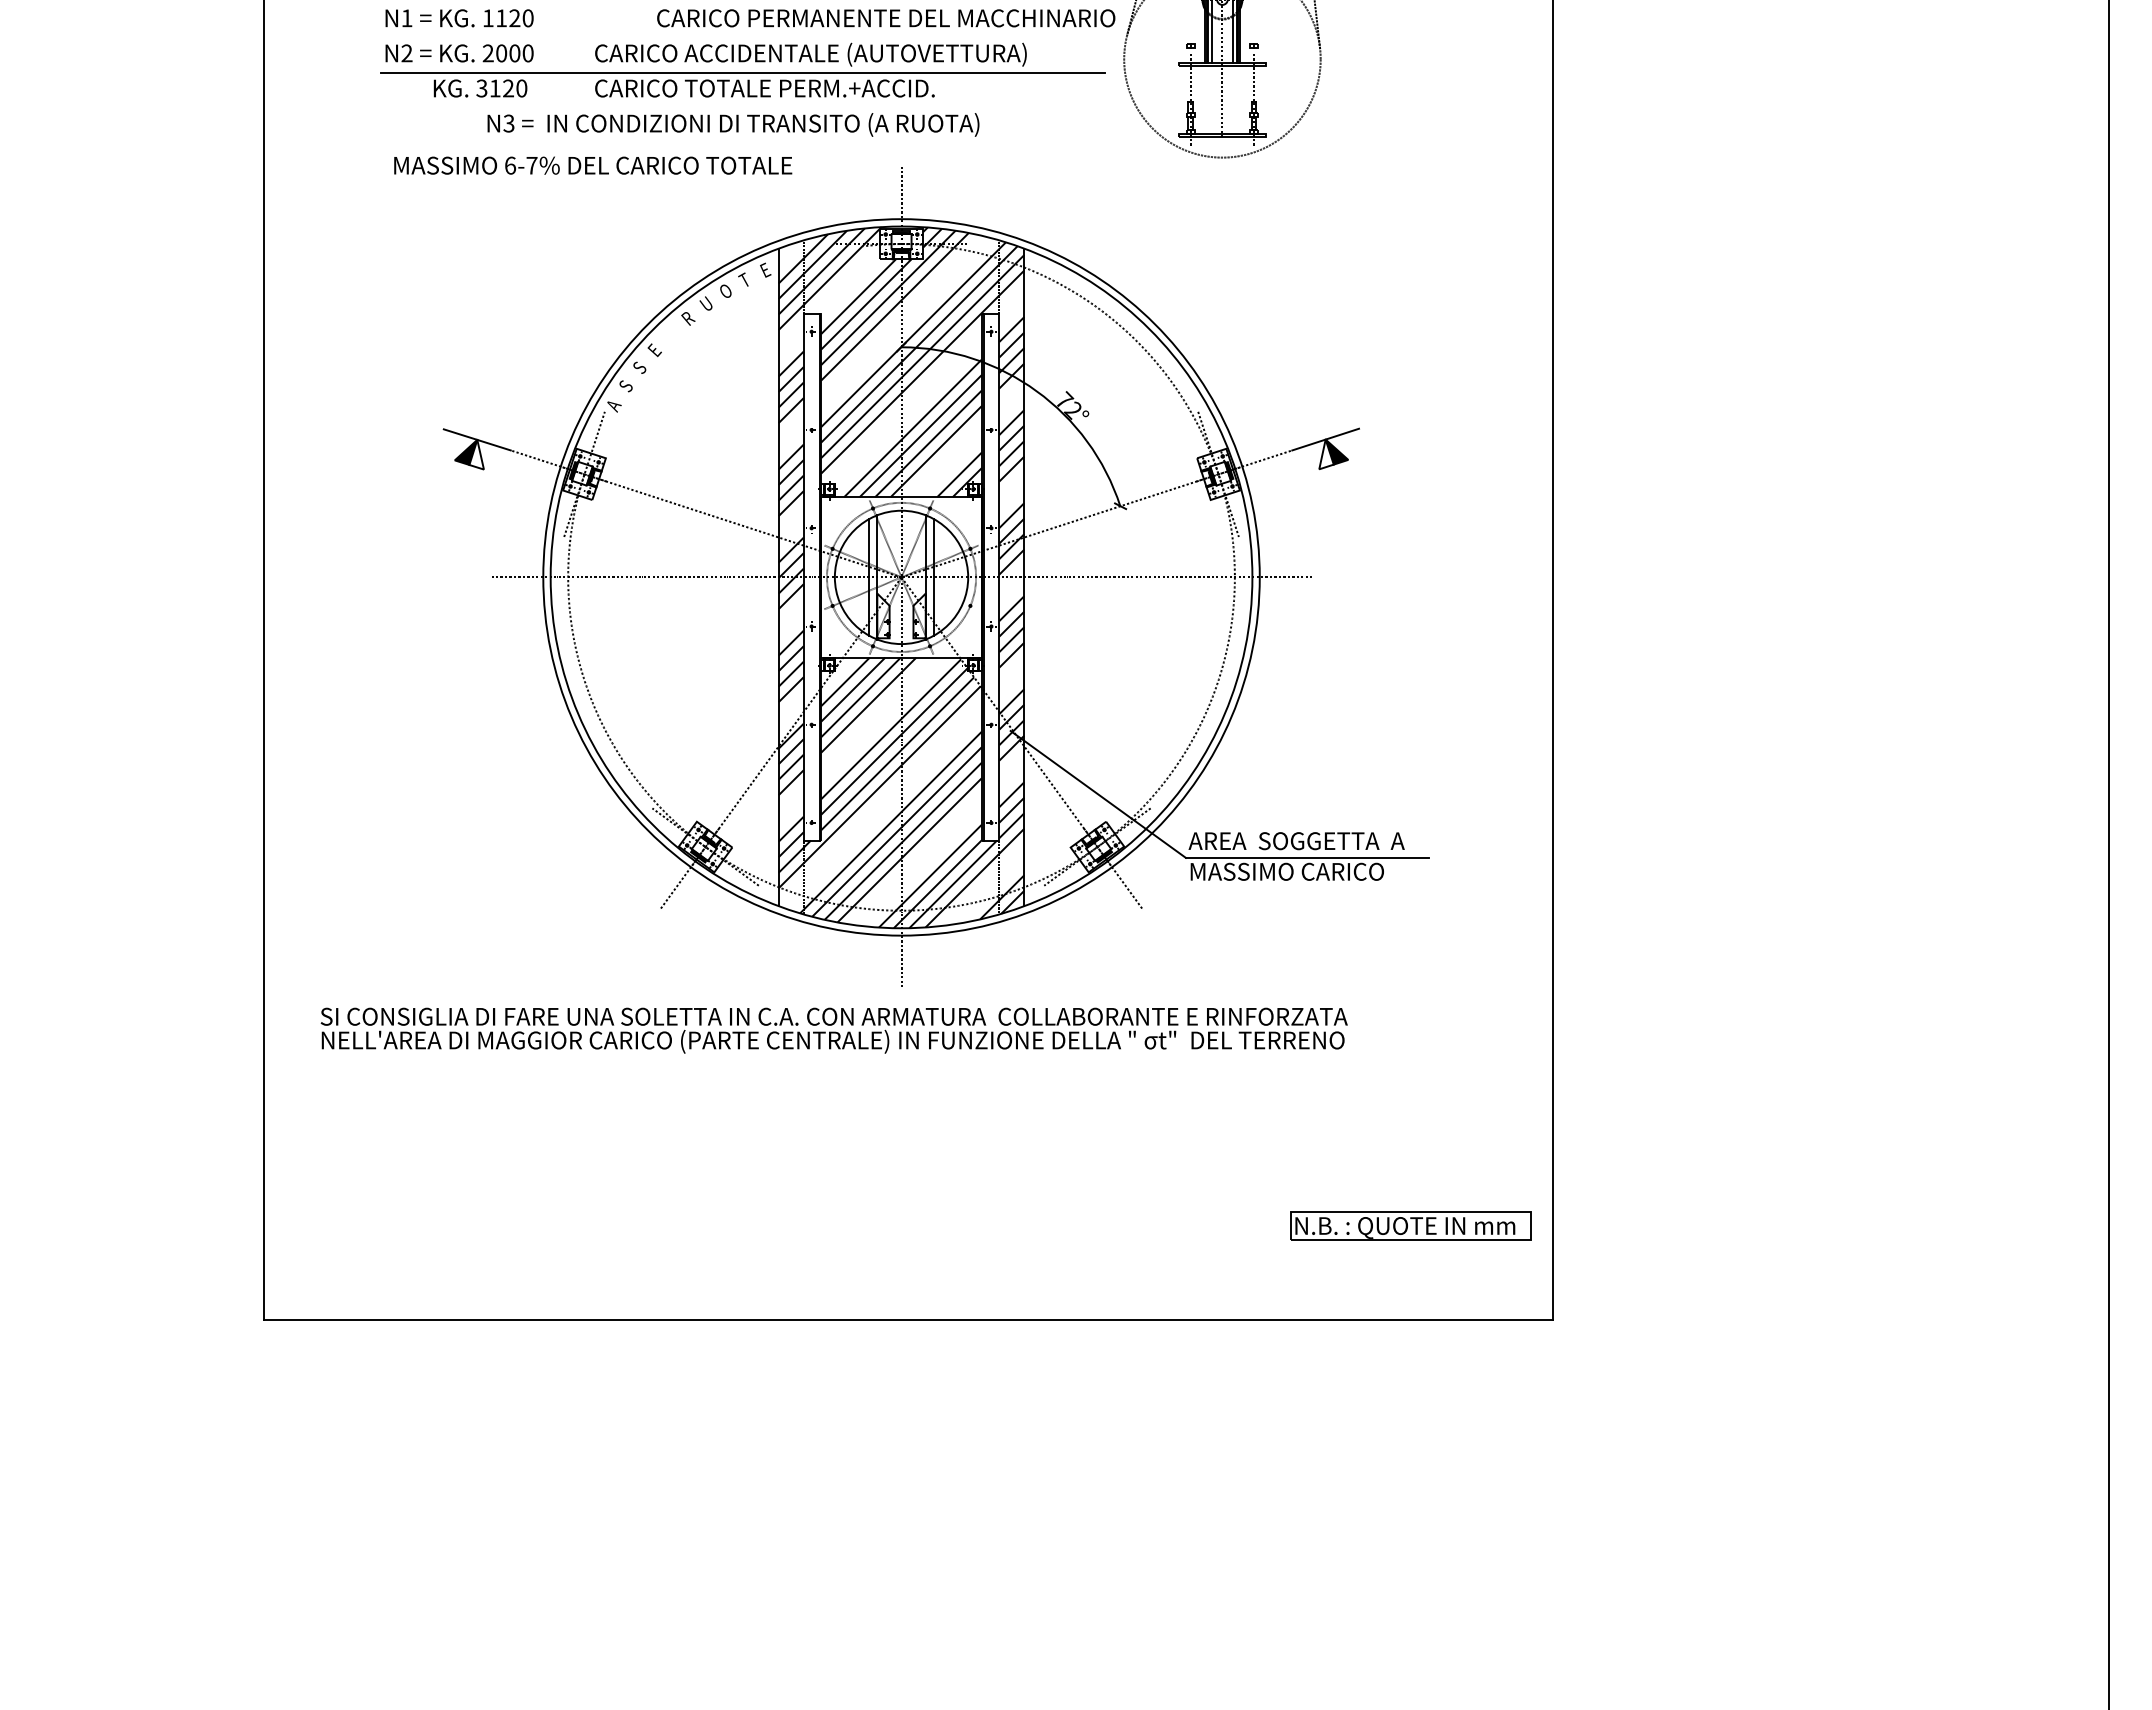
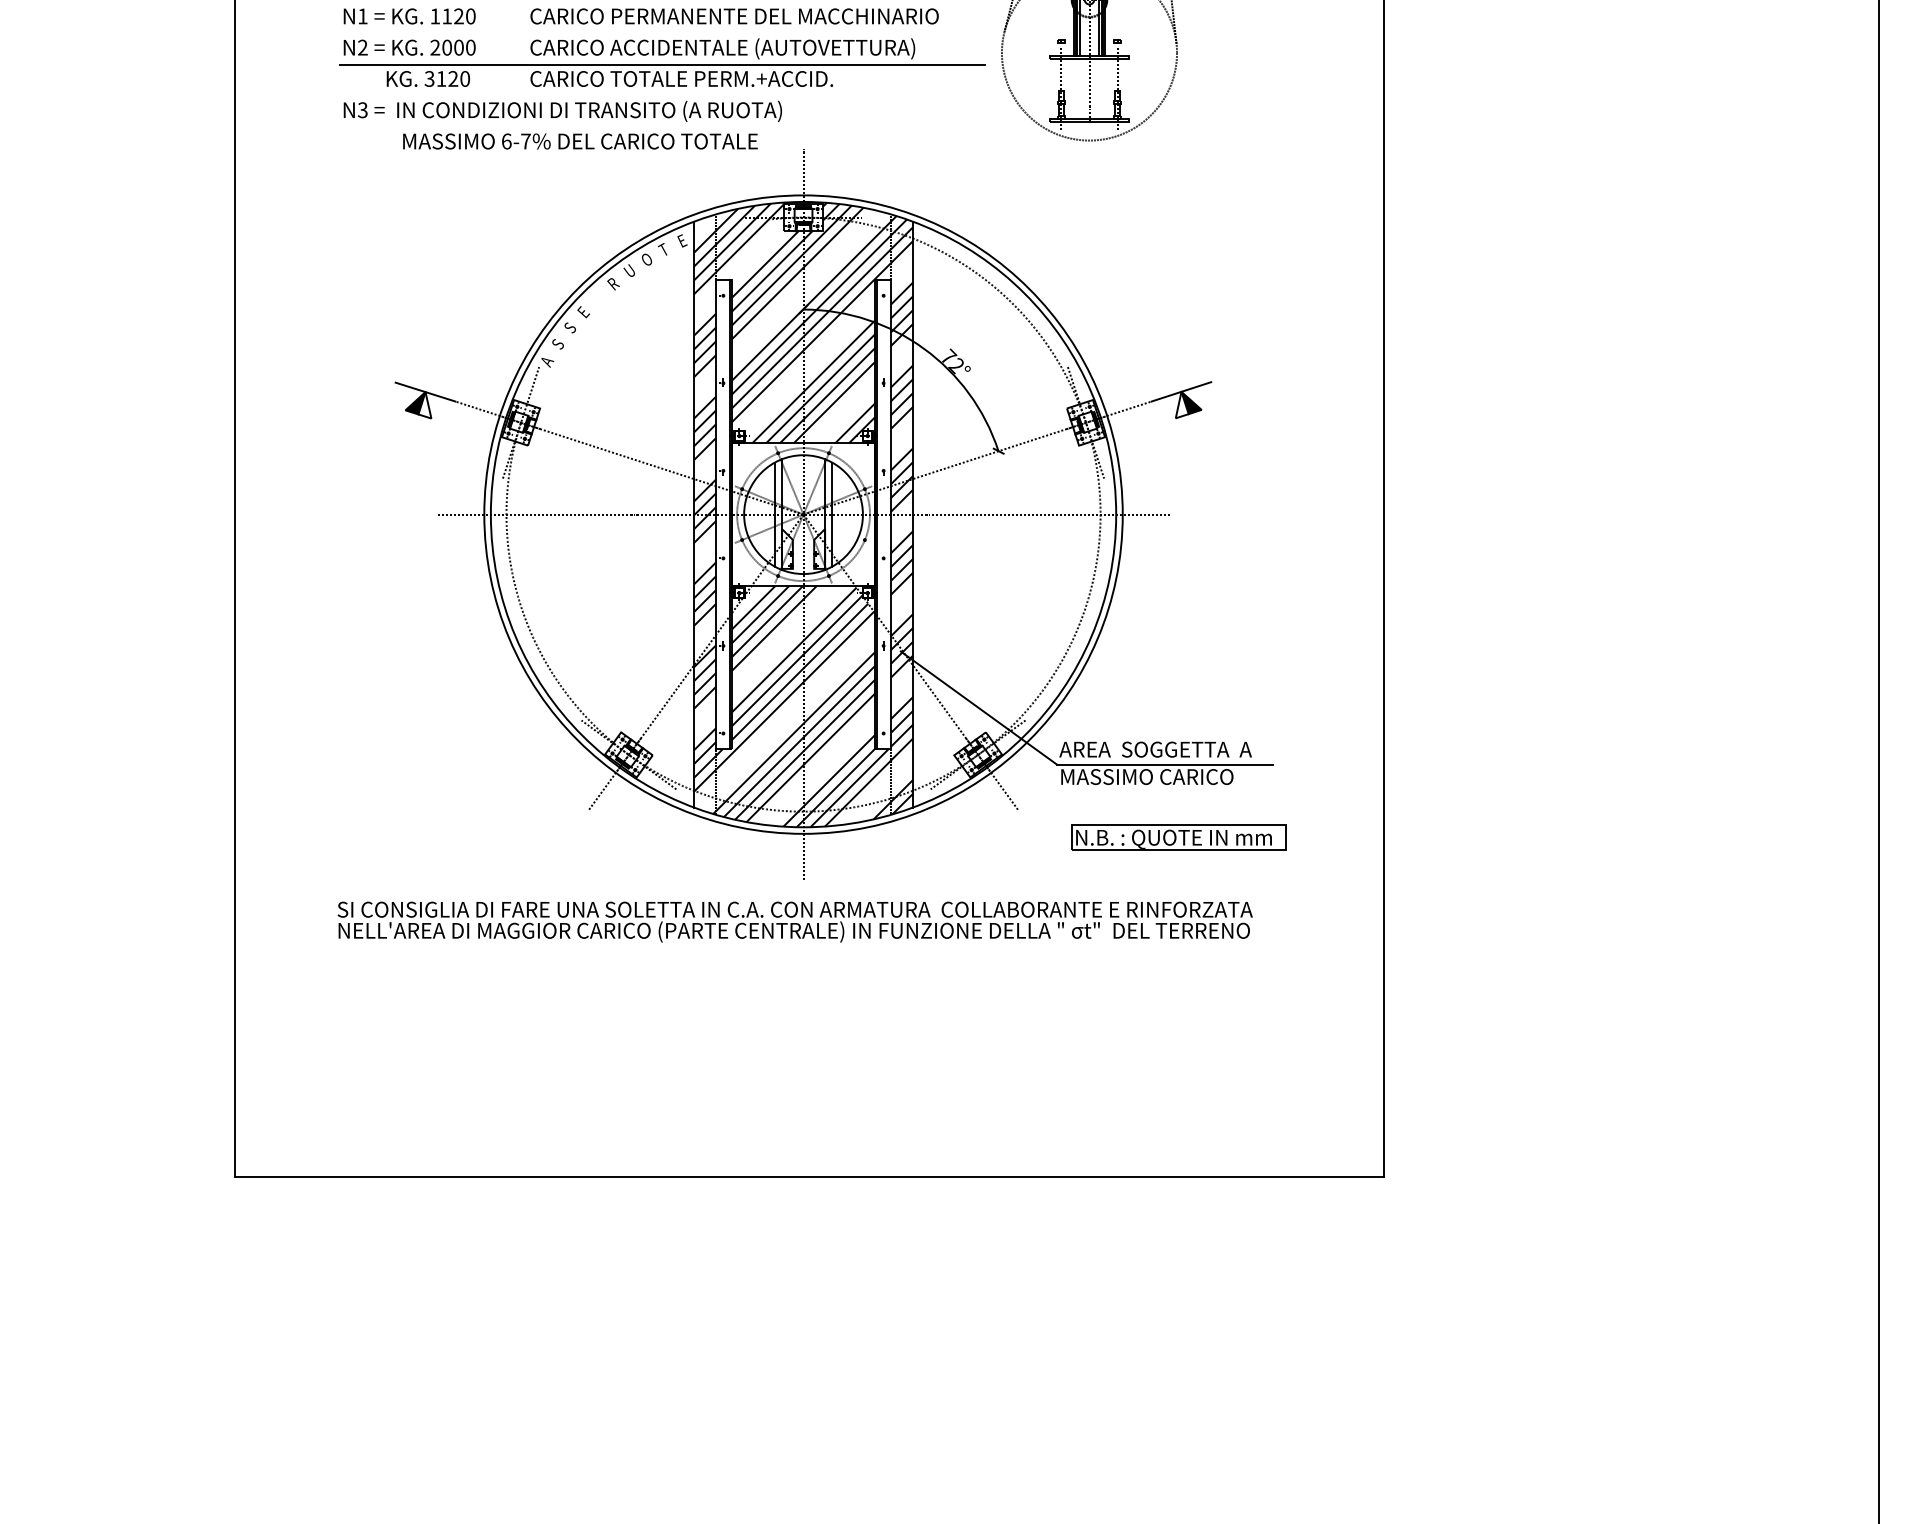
text: (886, 18) -> (734, 16), moved
text: (733, 124) -> (562, 111), moved
text: (593, 165) -> (580, 141), moved
text: (833, 1030) -> (794, 921), moved
part: (1410, 1225) -> (1178, 837), moved

